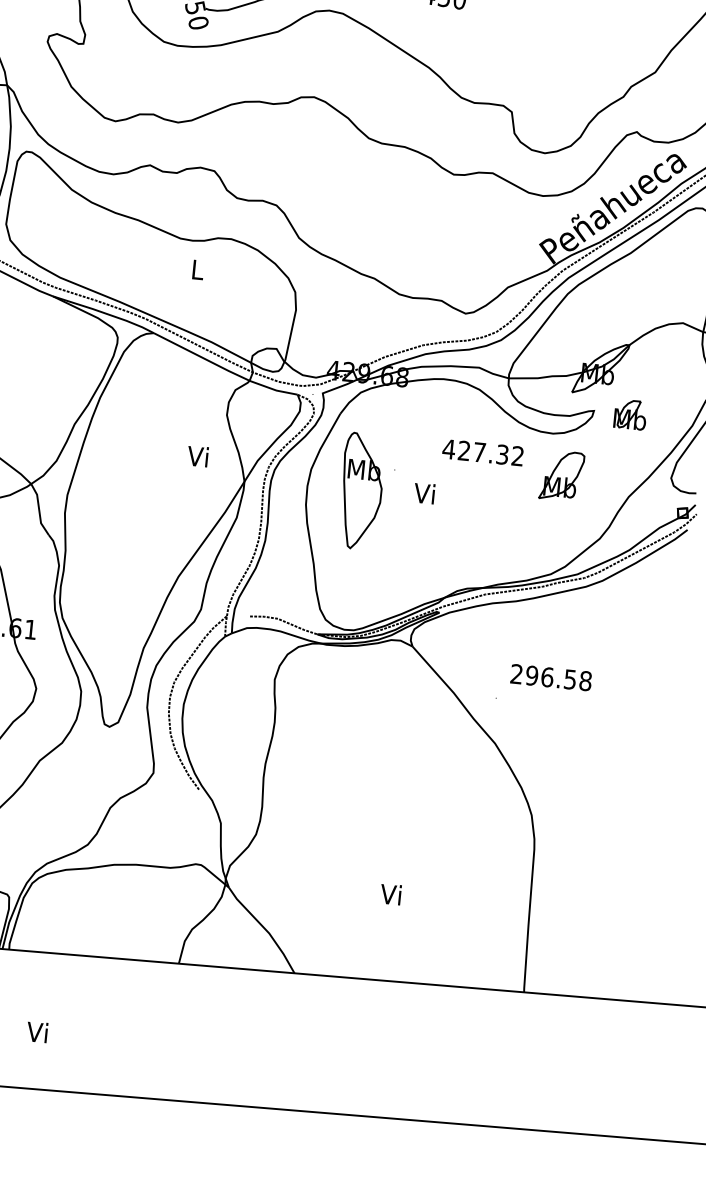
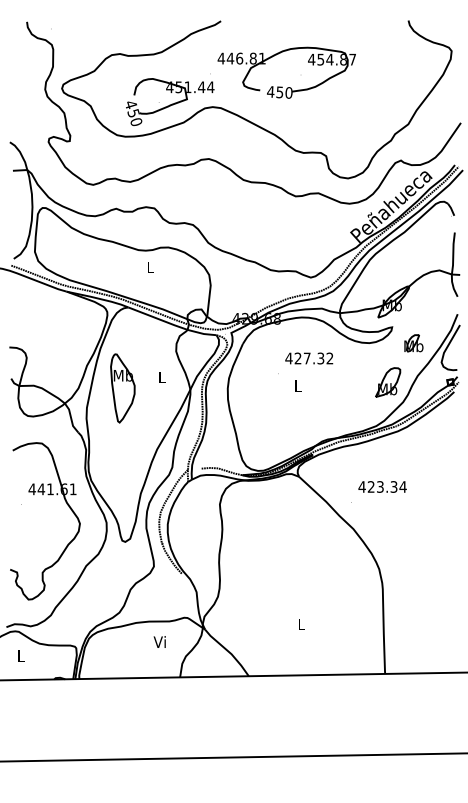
part: (629, 414) -> (413, 343), moved
text: (483, 452) -> (309, 358), moved
text: (197, 456) -> (161, 377), Vi -> L
part: (562, 475) -> (388, 382), moved
part: (360, 491) -> (122, 388), moved
text: (425, 492) -> (297, 385), Vi -> L
text: (551, 676) -> (382, 486), 296.58 -> 423.34
text: (390, 895) -> (300, 624), Vi -> L
text: (36, 1031) -> (159, 641), moved

